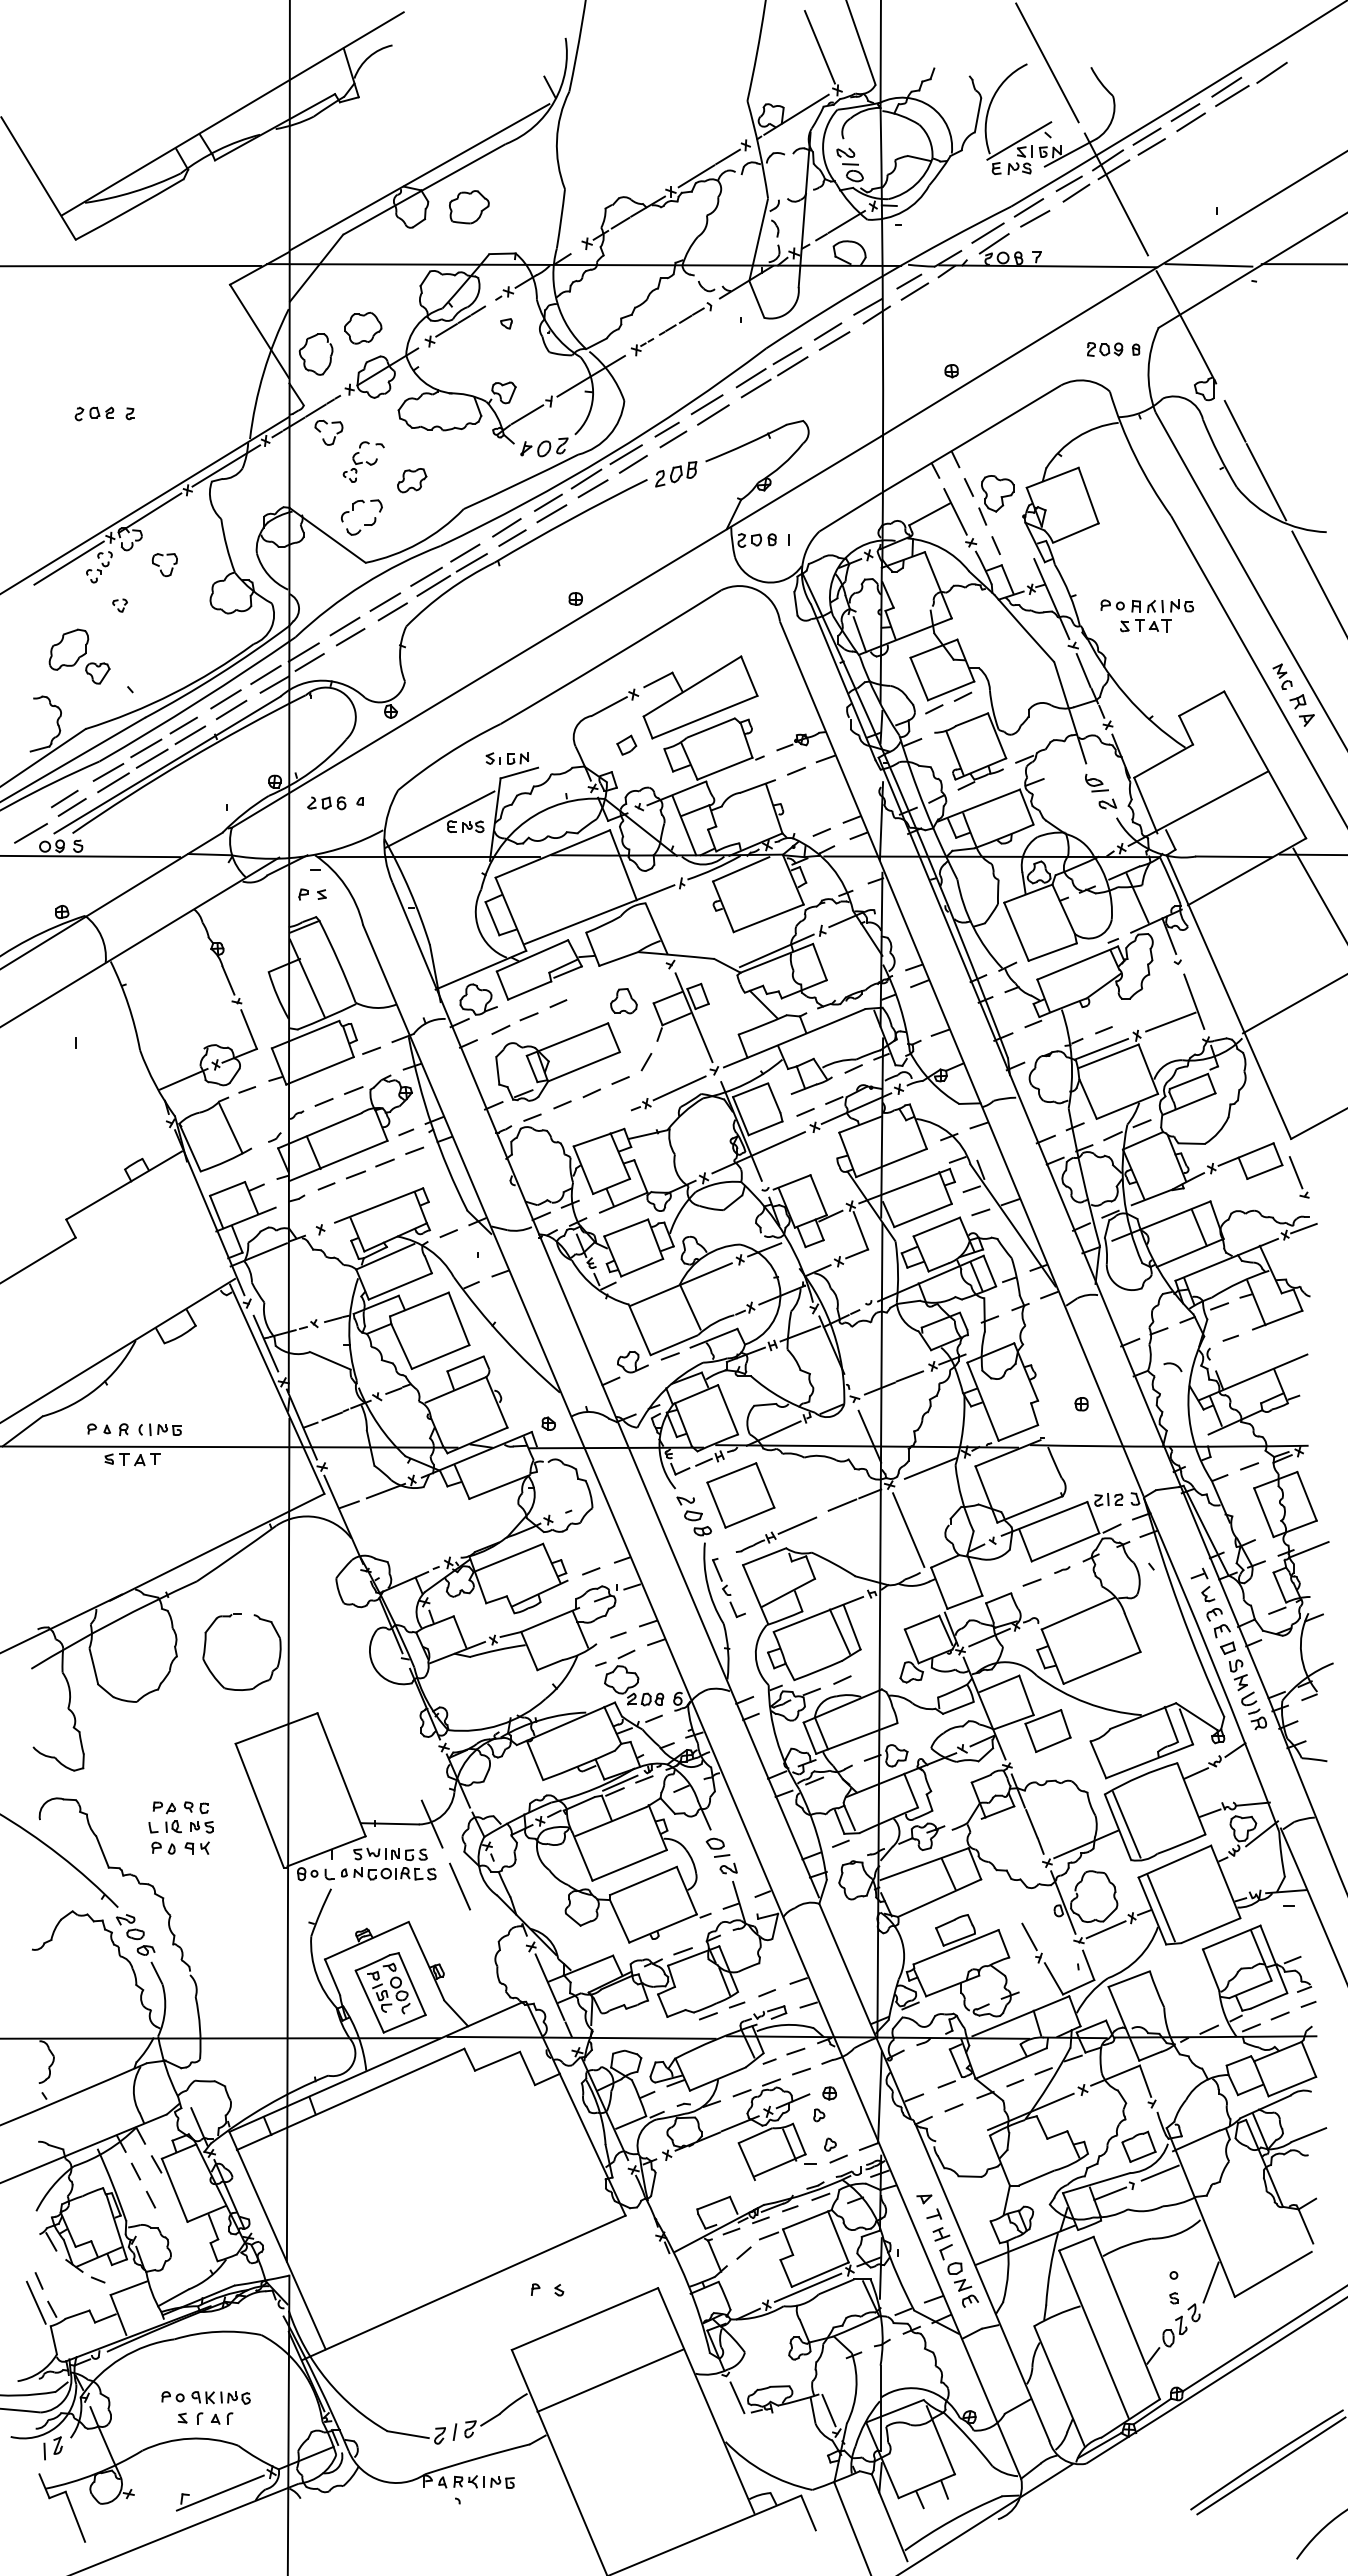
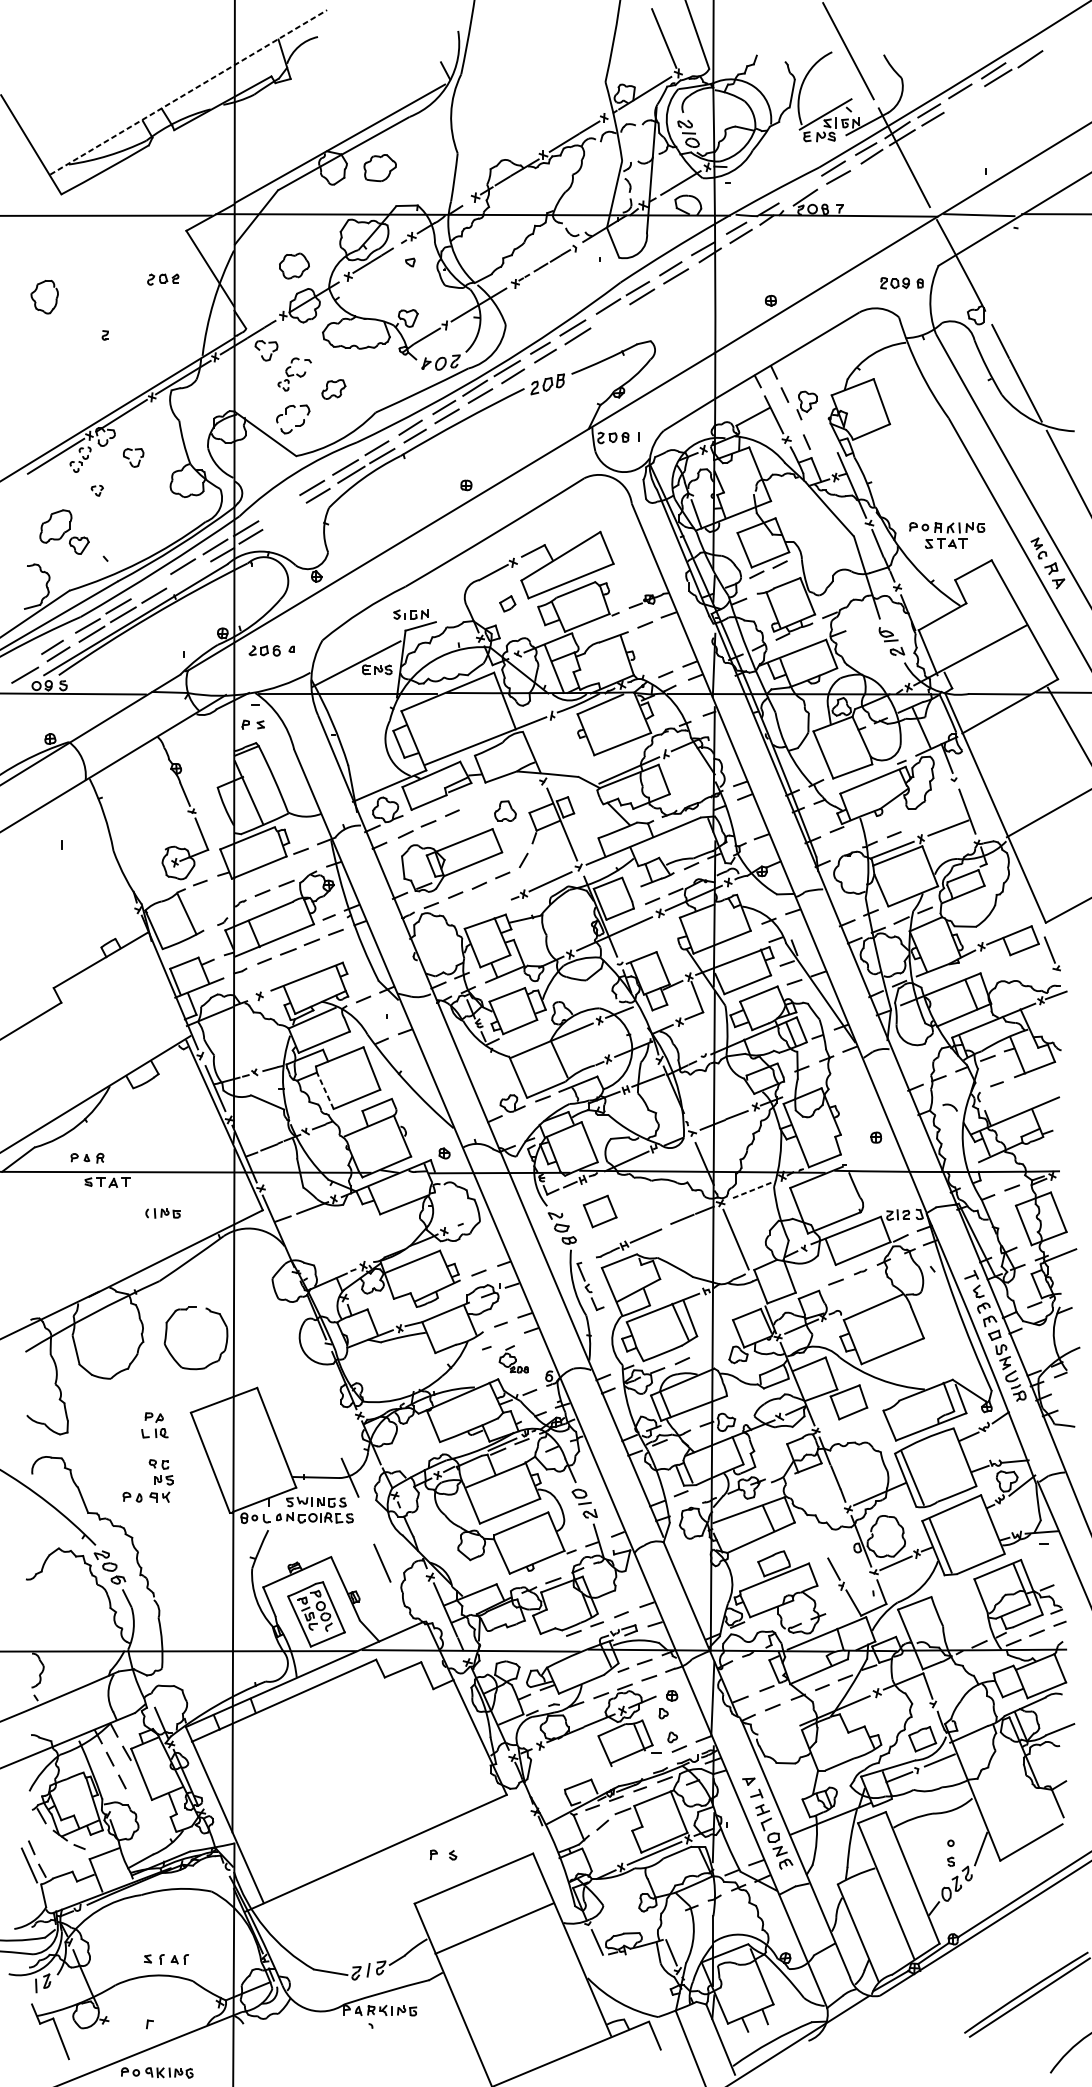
line: (232, 113) -> (188, 92), solid -> dashed
line: (1190, 122) -> (964, 99), removed
line: (987, 232) -> (799, 188), removed
part: (315, 354) -> (44, 297), moved
line: (755, 388) -> (612, 314), removed
part: (94, 413) -> (163, 279), moved
part: (996, 500) -> (807, 405), size x0.7
part: (1146, 615) -> (946, 535), moved
line: (344, 626) -> (279, 507), removed
line: (350, 637) -> (283, 516), removed
line: (231, 709) -> (187, 574), removed
line: (183, 725) -> (148, 587), removed
line: (183, 1078) -> (148, 873), removed
line: (401, 1346) -> (325, 1090), solid -> dashed
part: (159, 1429) -> (162, 1213), moved
line: (930, 1468) -> (753, 1189), solid -> dashed
part: (740, 1495) -> (599, 1211), size x0.6
part: (634, 1677) -> (514, 1358), size x0.6
part: (164, 1817) -> (154, 1425), moved
line: (459, 1886) -> (381, 1563), moved
part: (205, 2397) -> (156, 2072), moved
line: (219, 2492) -> (177, 2019), removed

